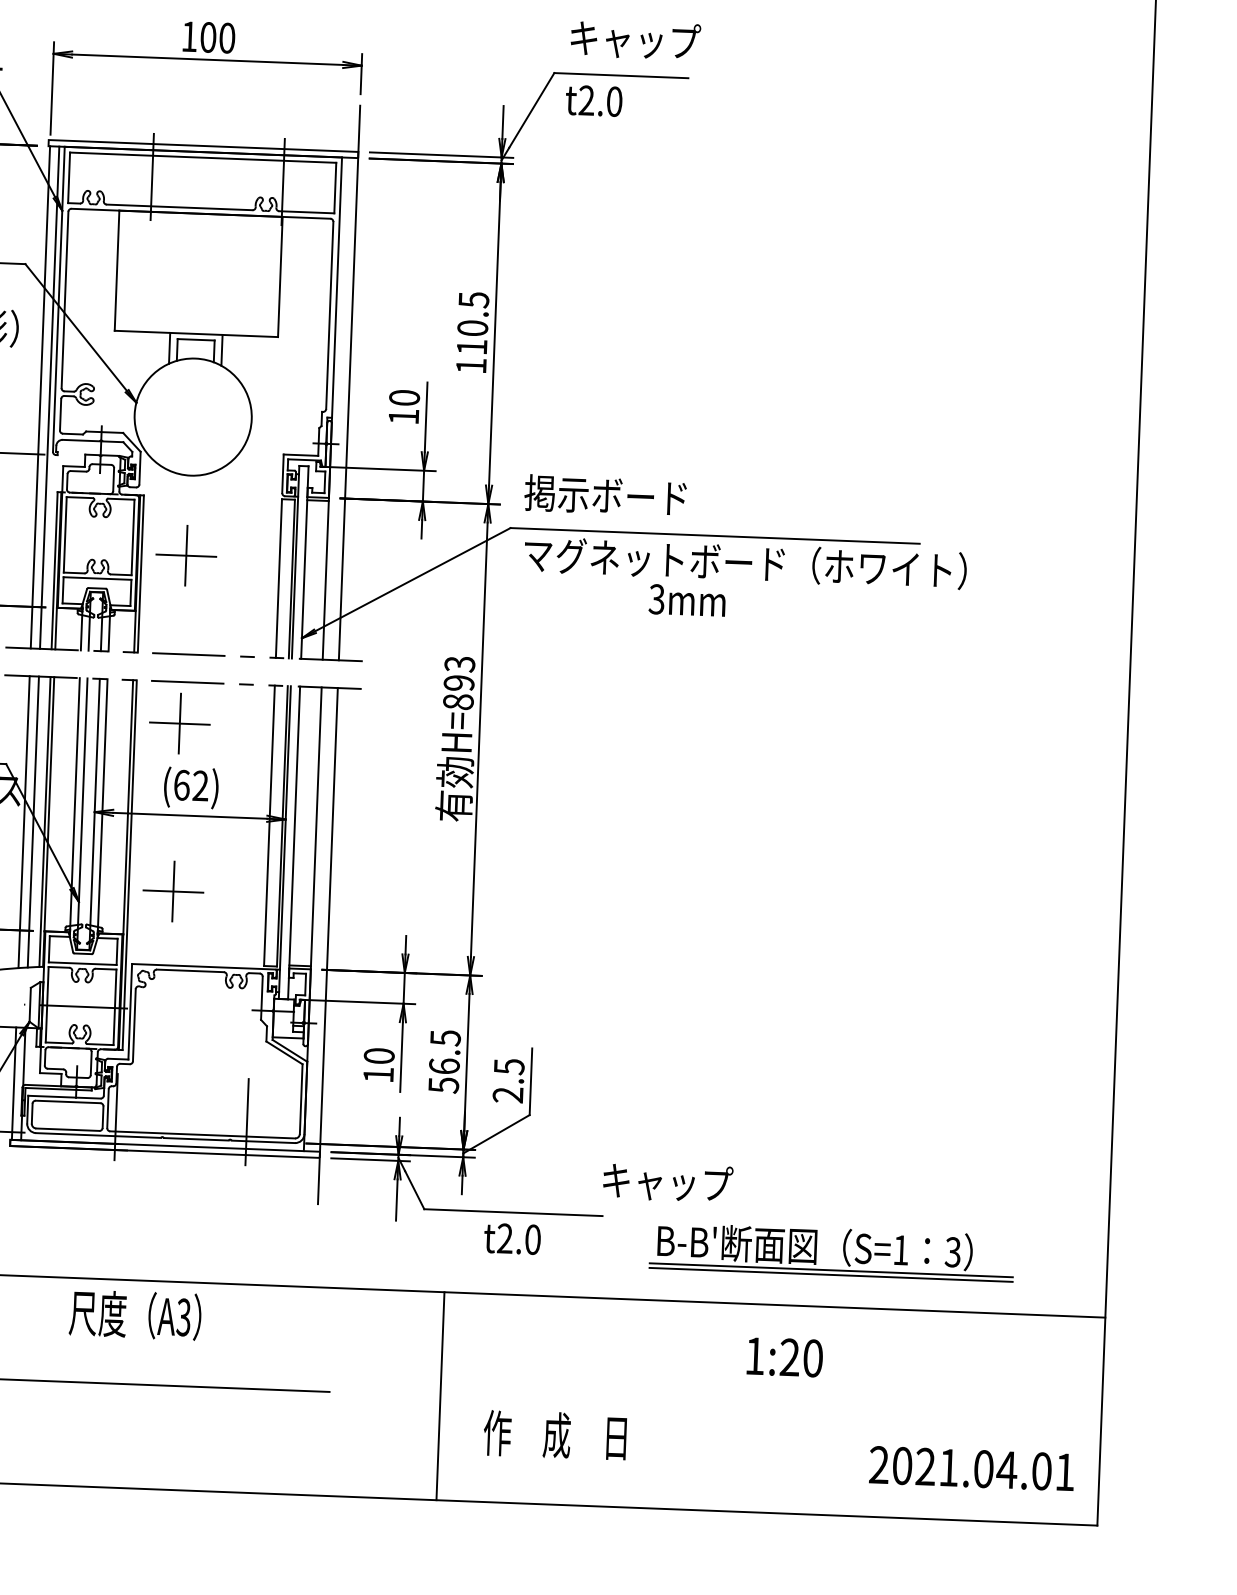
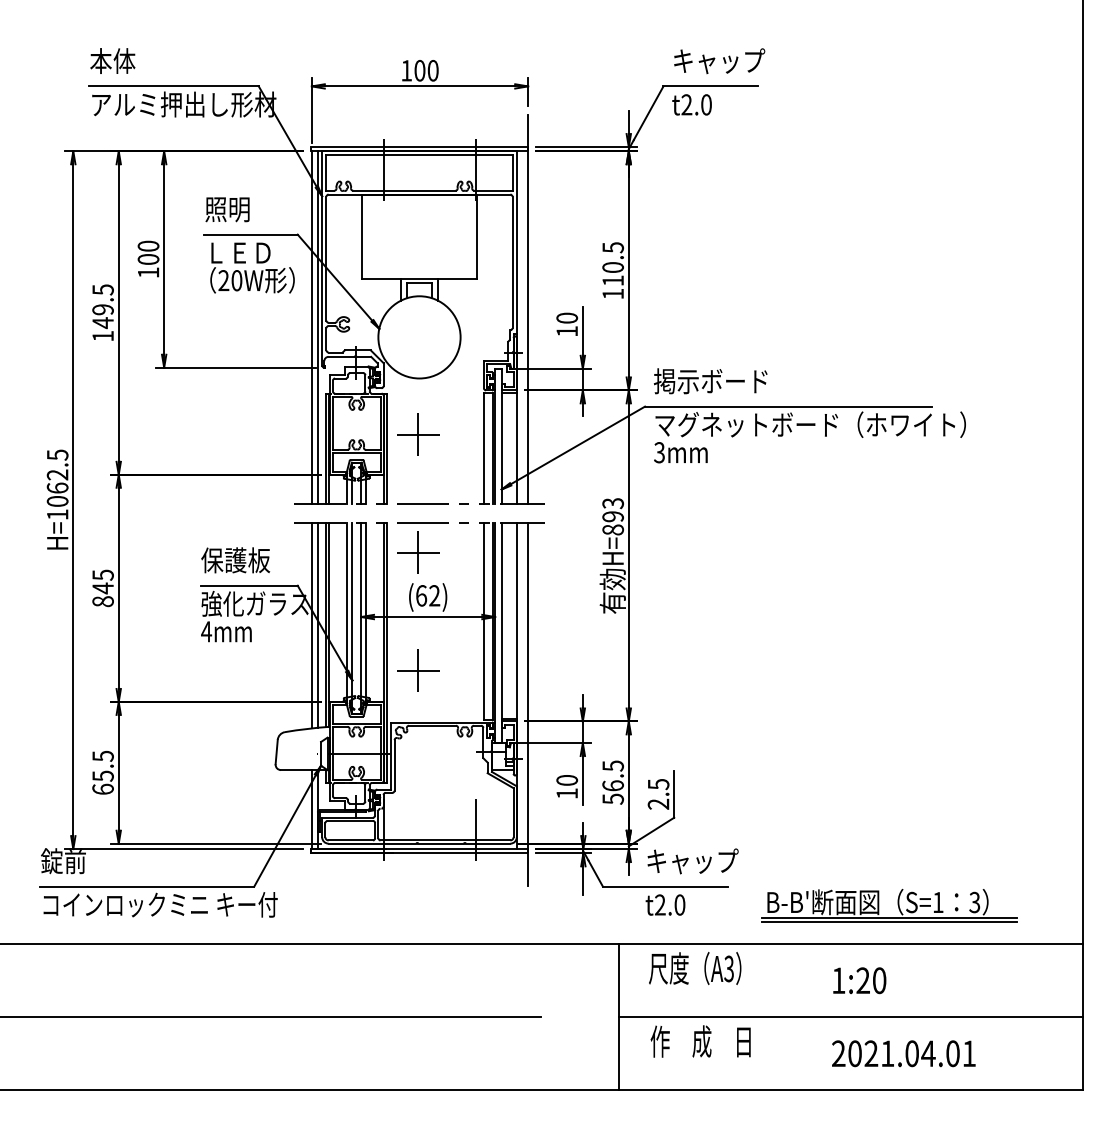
text: (686, 600) -> (680, 452), moved
text: (667, 1182) -> (692, 861), moved
text: (135, 1314) -> (695, 968), moved
line: (771, 1409) -> (851, 1017), added
text: (971, 1468) -> (903, 1053), moved

